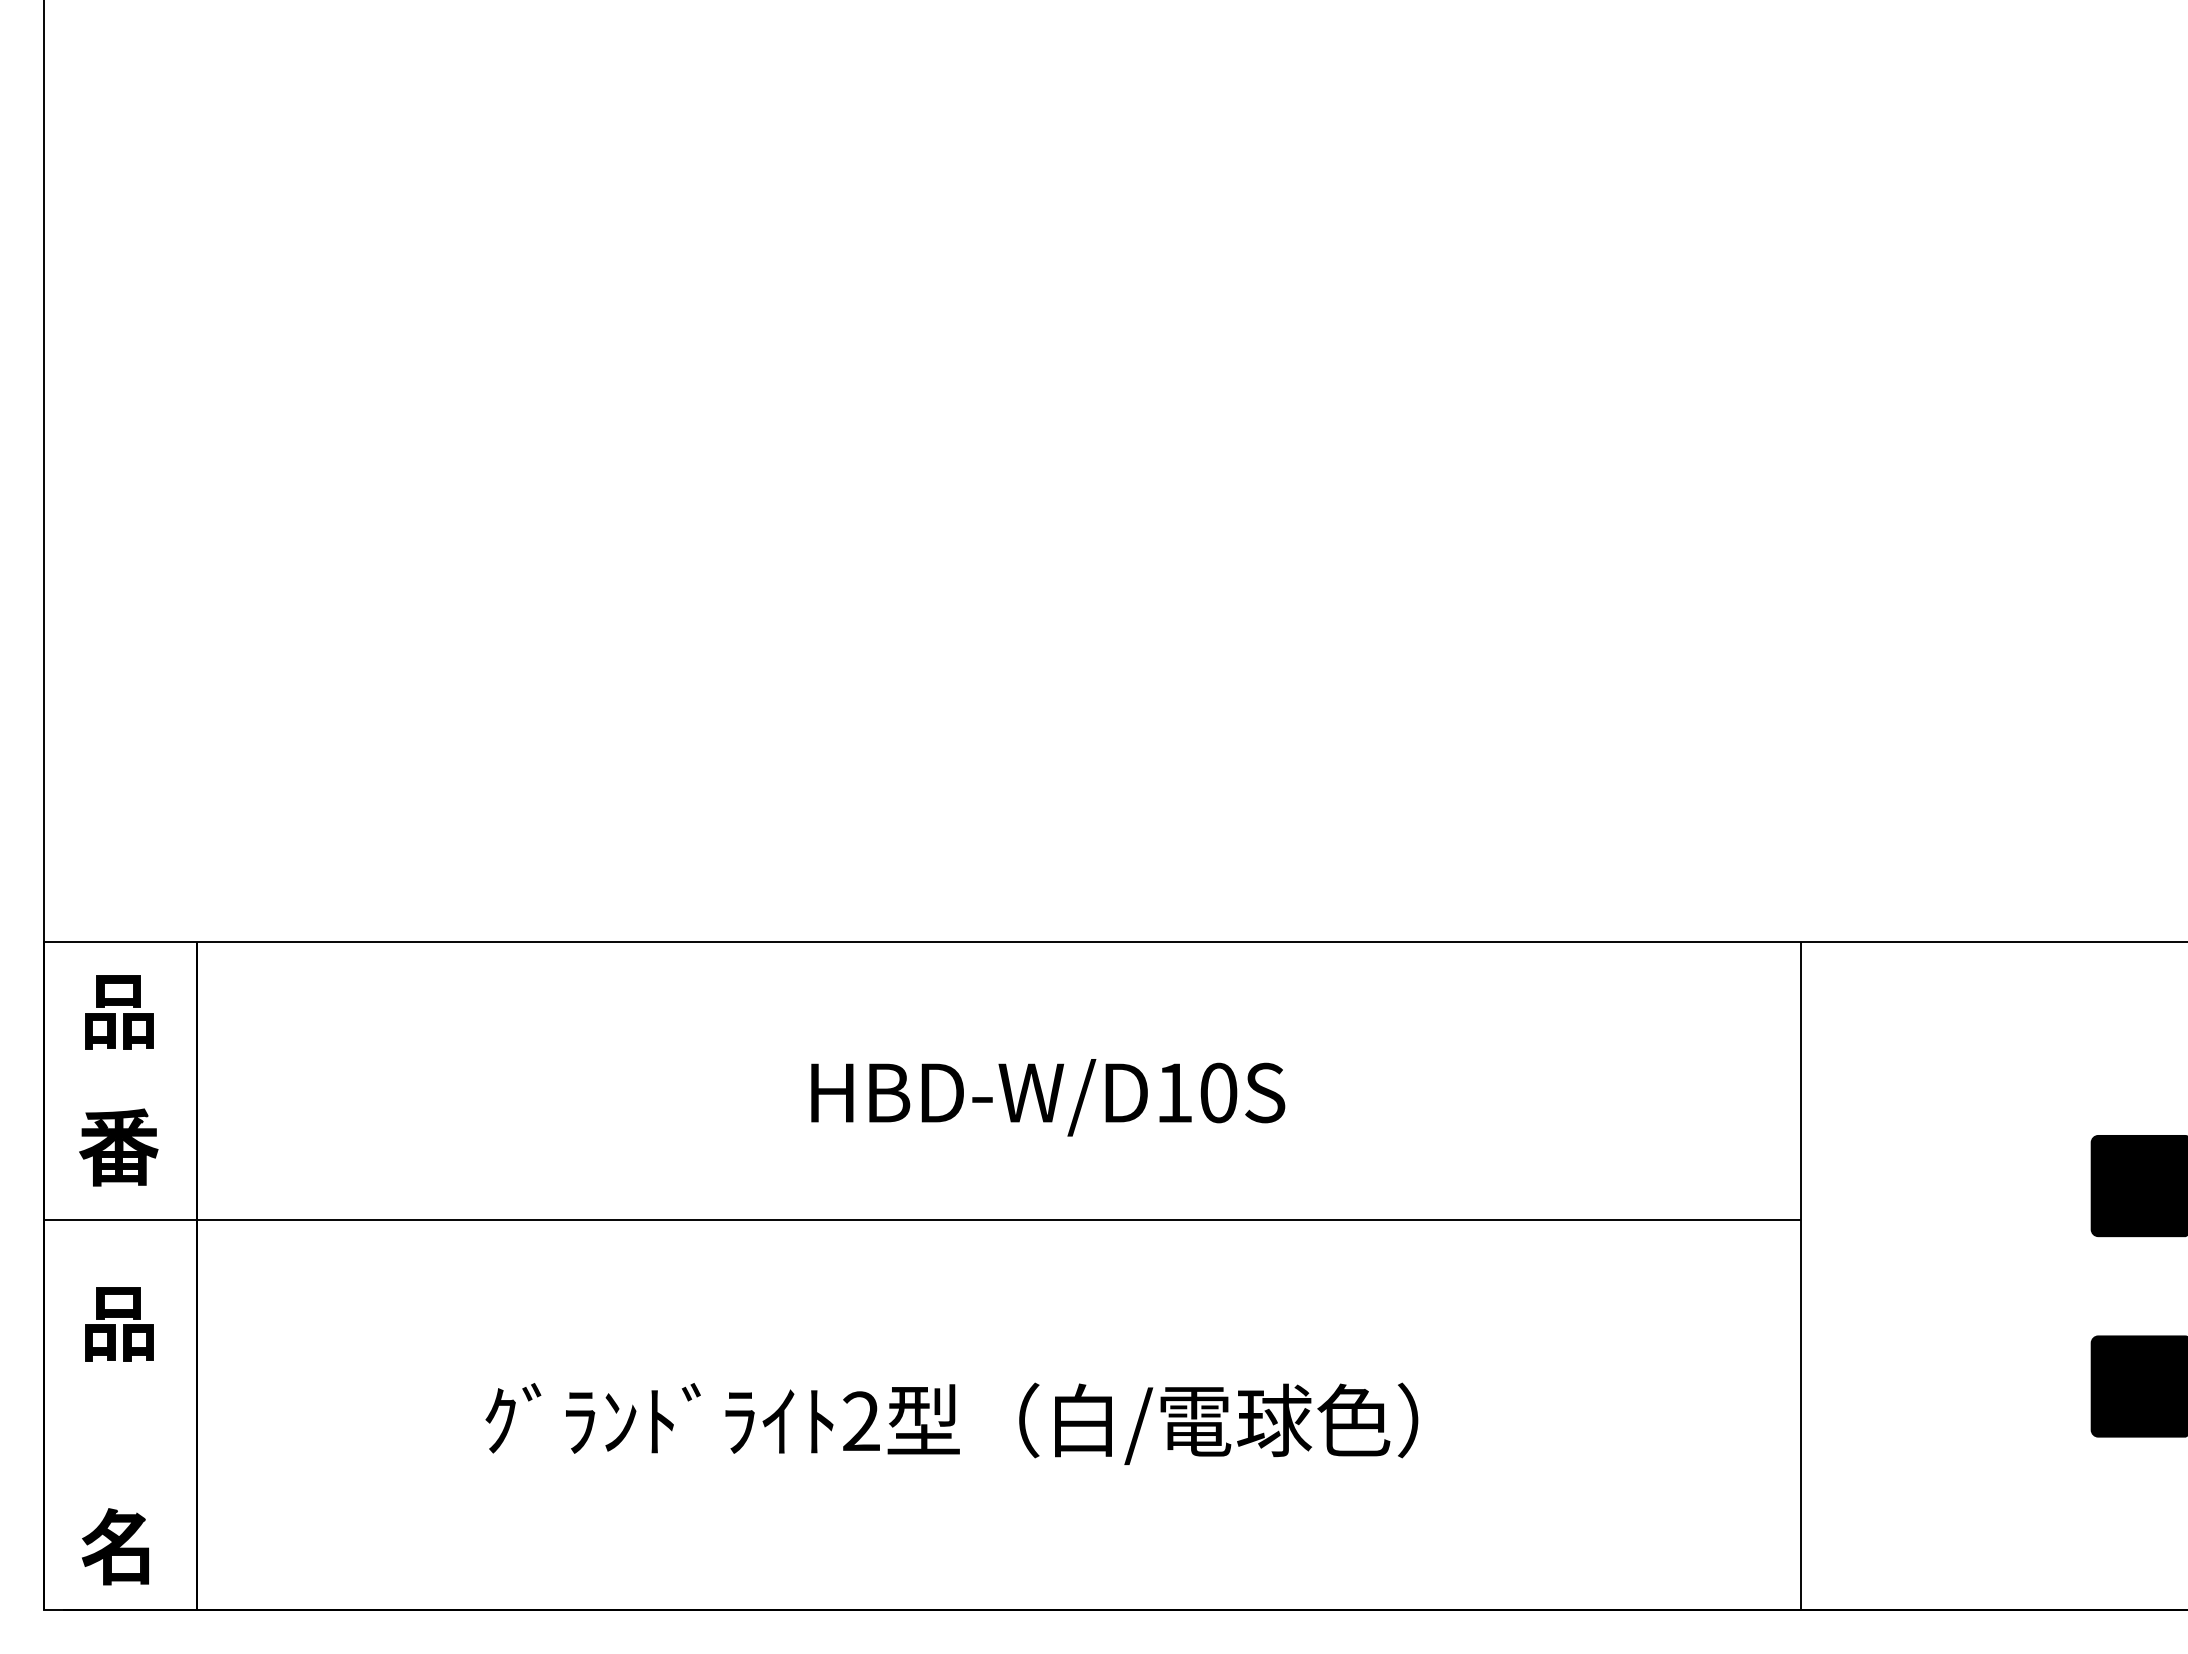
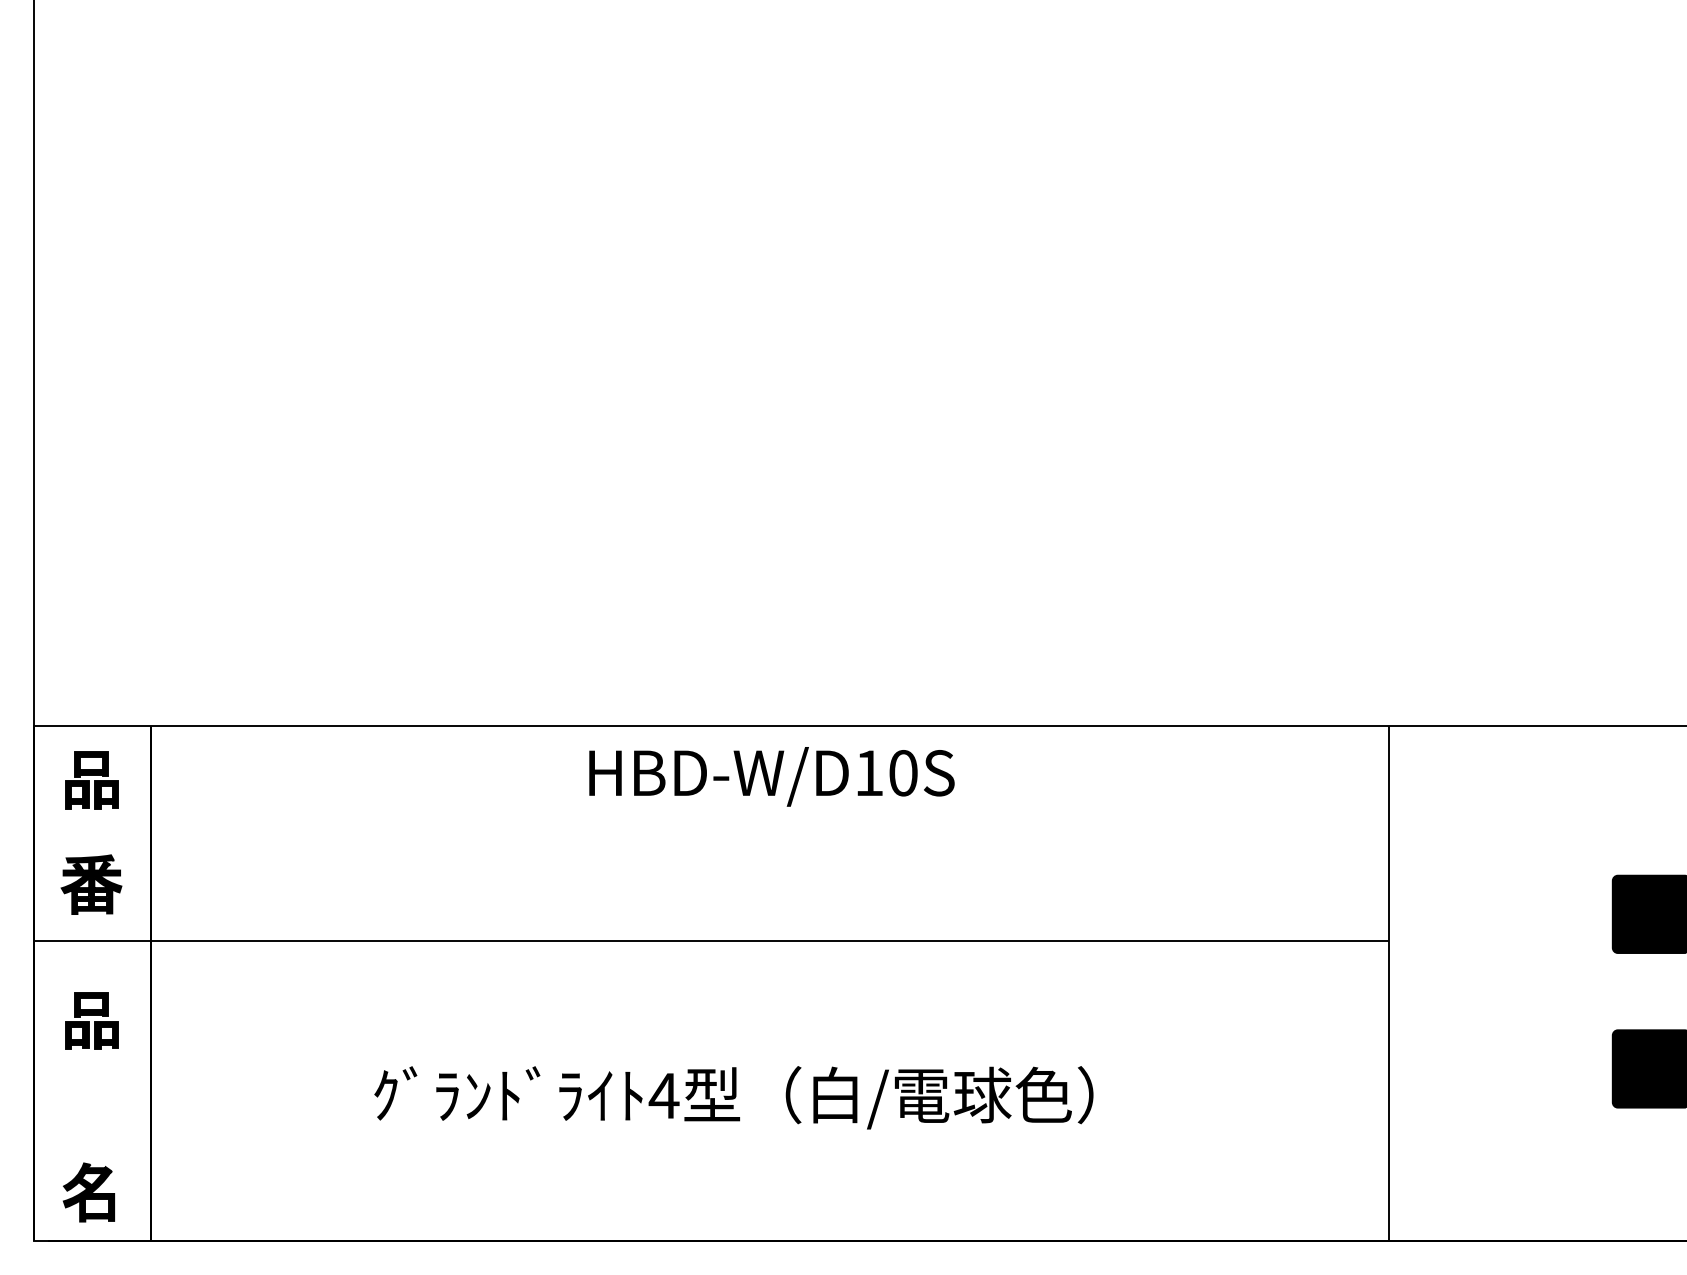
text: (1048, 1097) -> (772, 776), moved
text: (861, 1420) -> (664, 1095), 2 -> 4

